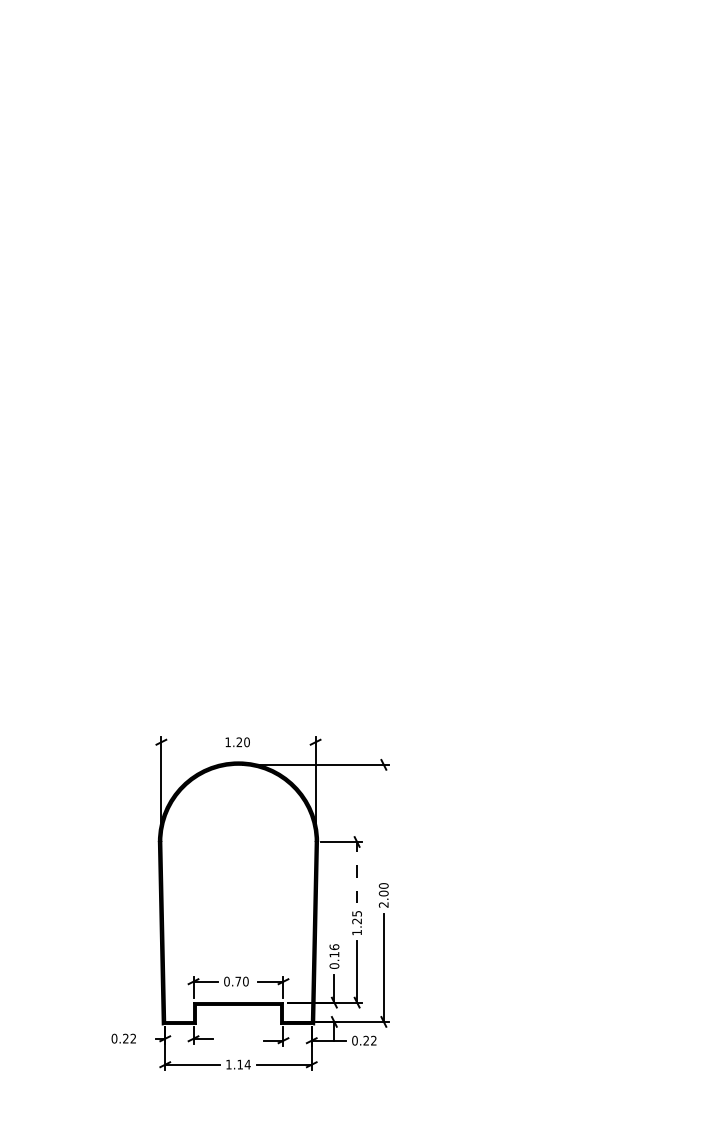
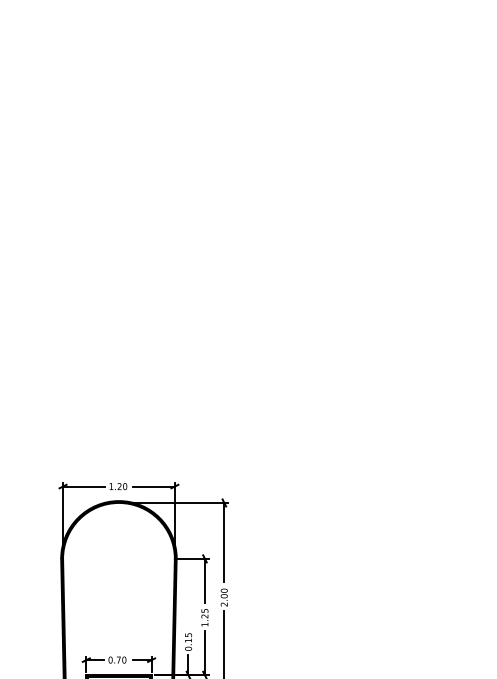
line: (190, 742) -> (84, 486), added
line: (286, 742) -> (153, 486), added
line: (383, 818) -> (224, 541), added
line: (357, 872) -> (205, 580), dashed -> solid
text: (334, 947) -> (188, 635), 0.16 -> 0.15

